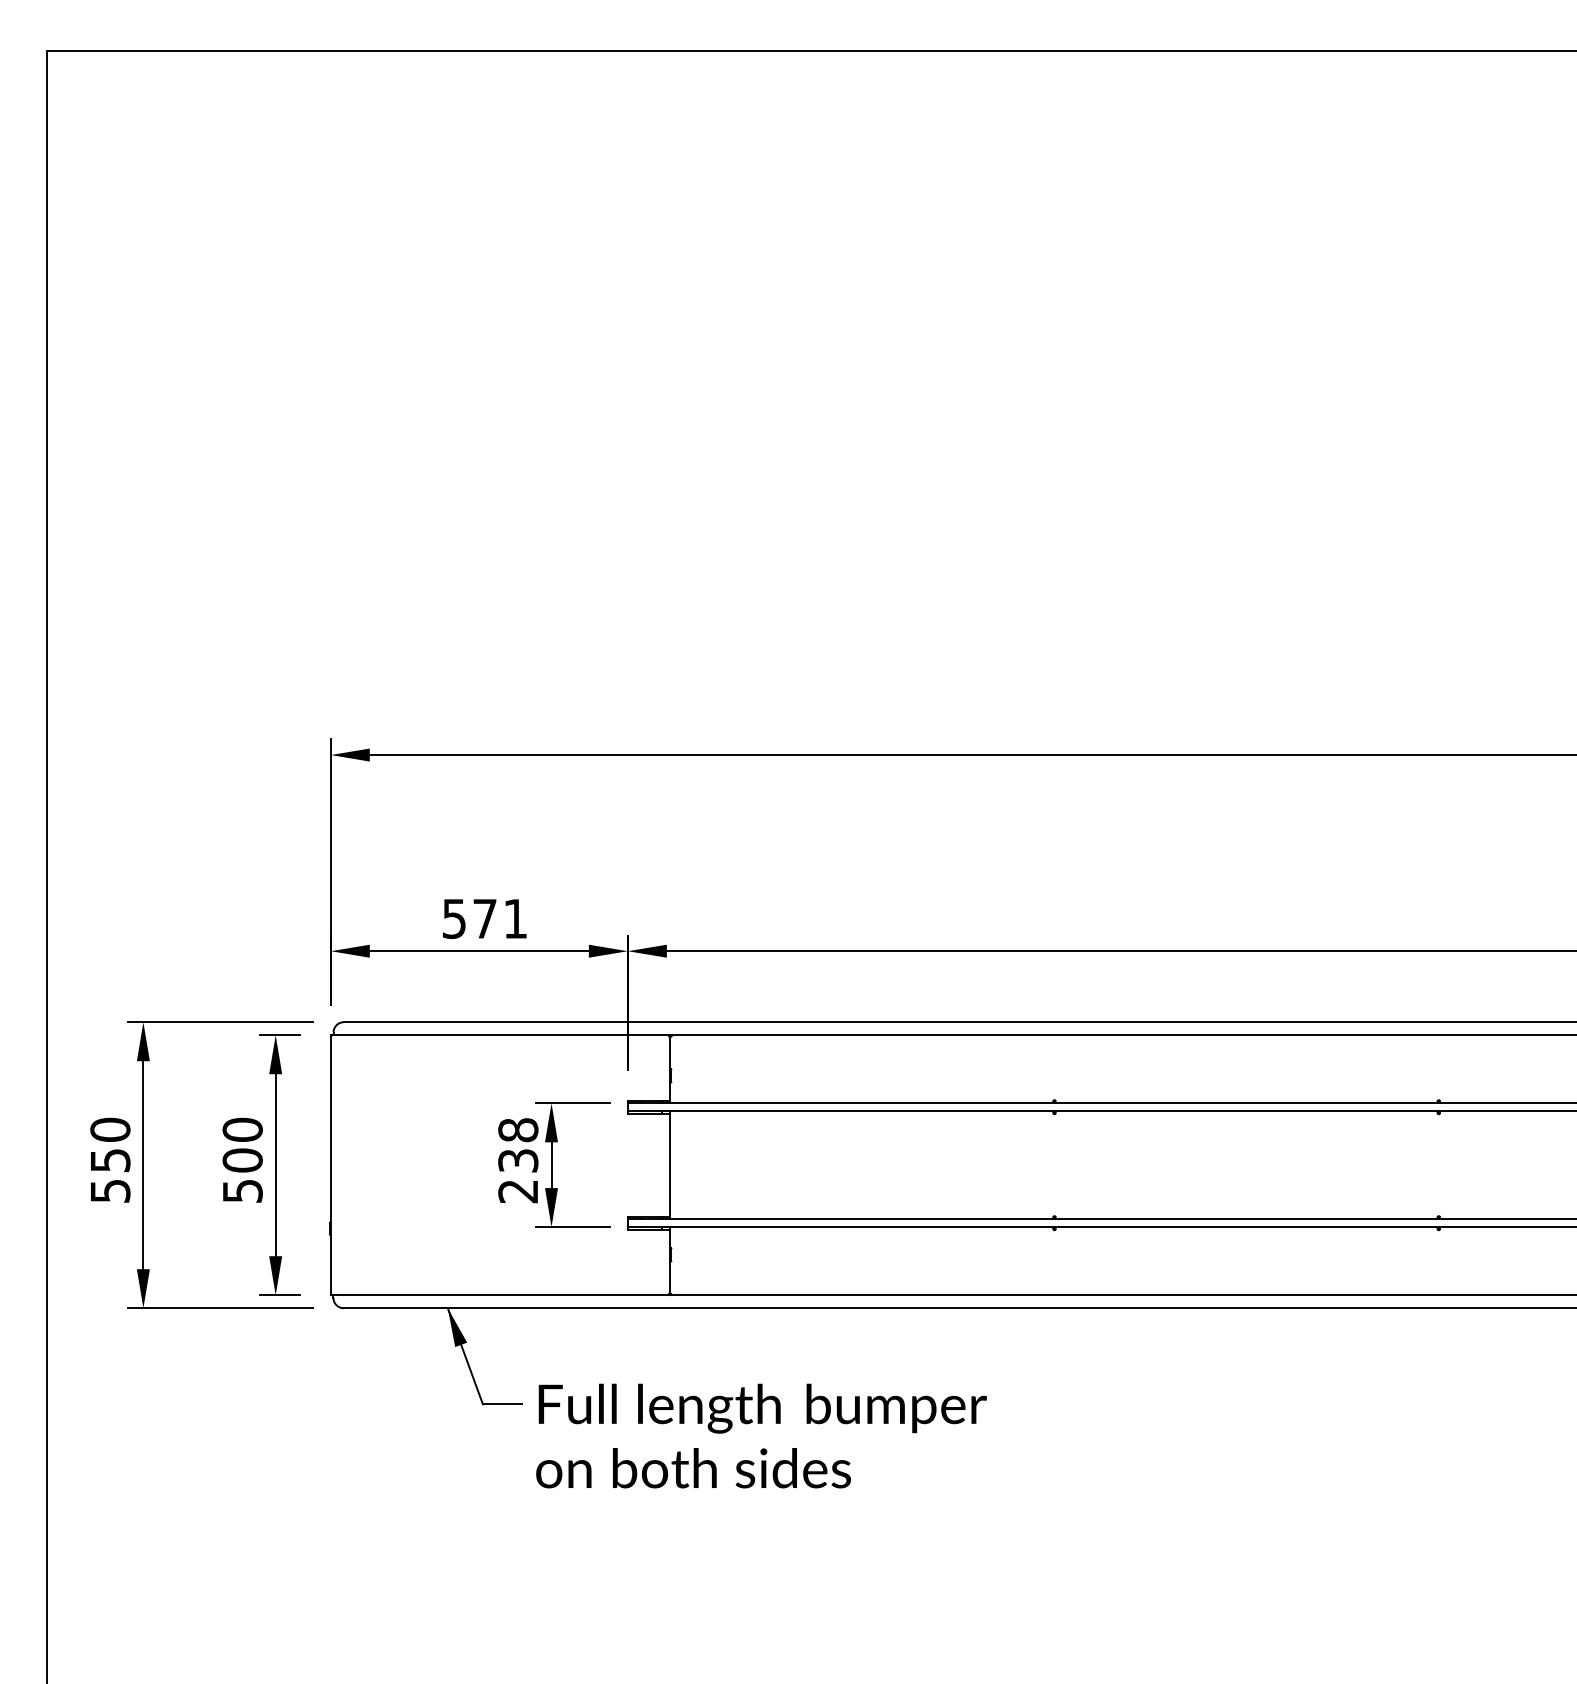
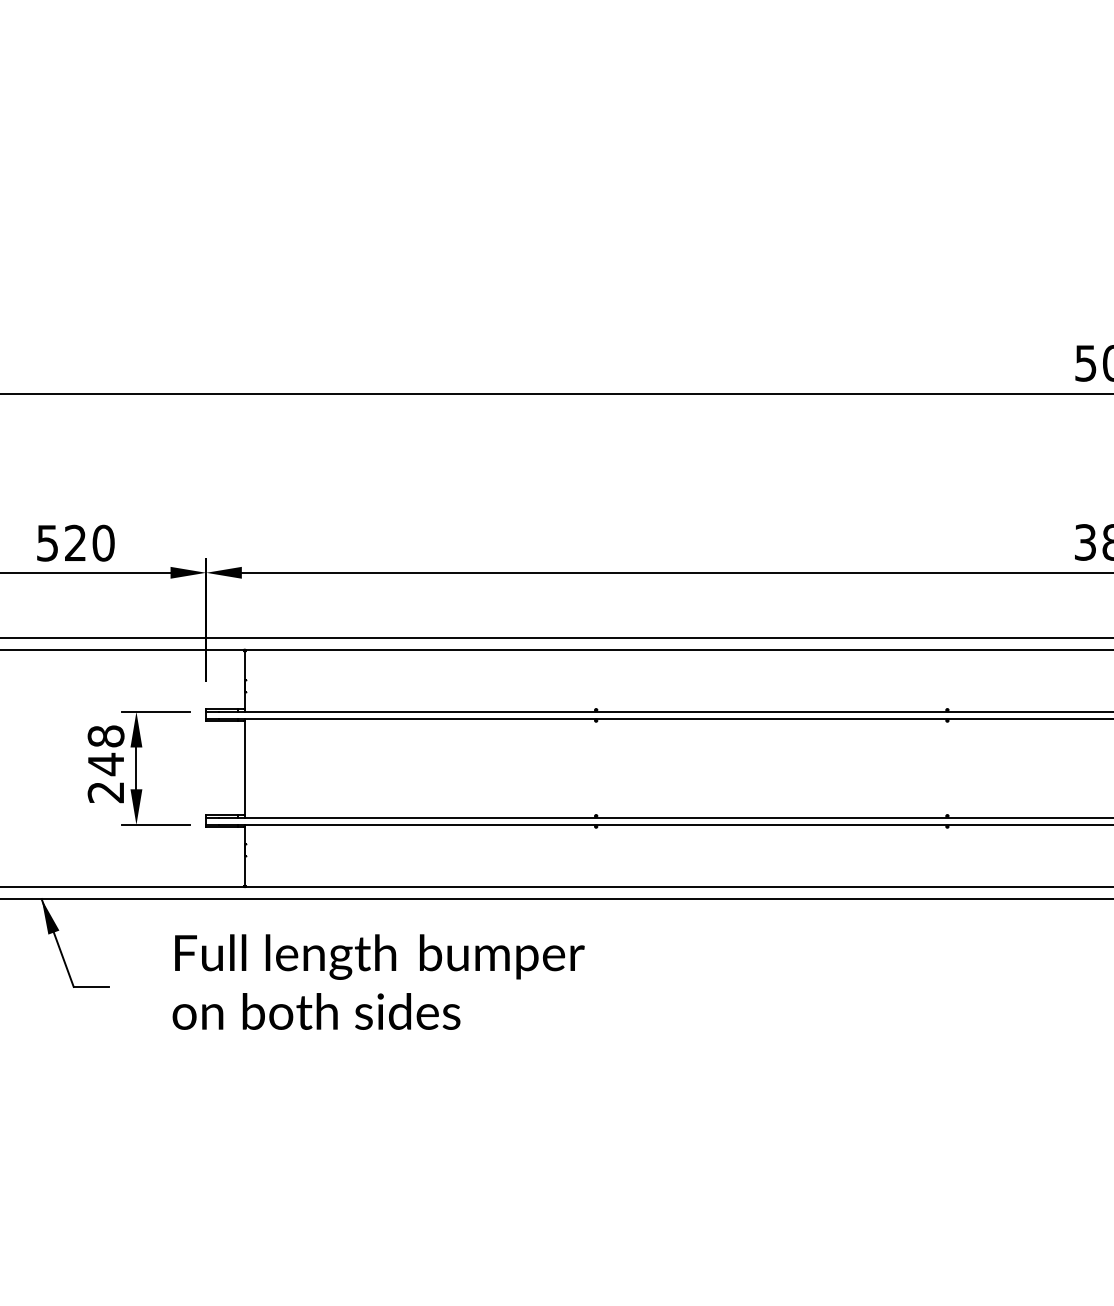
text: (500, 918) -> (89, 542), 571 -> 520
text: (518, 1160) -> (106, 764), 238 -> 248
text: (761, 1435) -> (378, 981), moved

